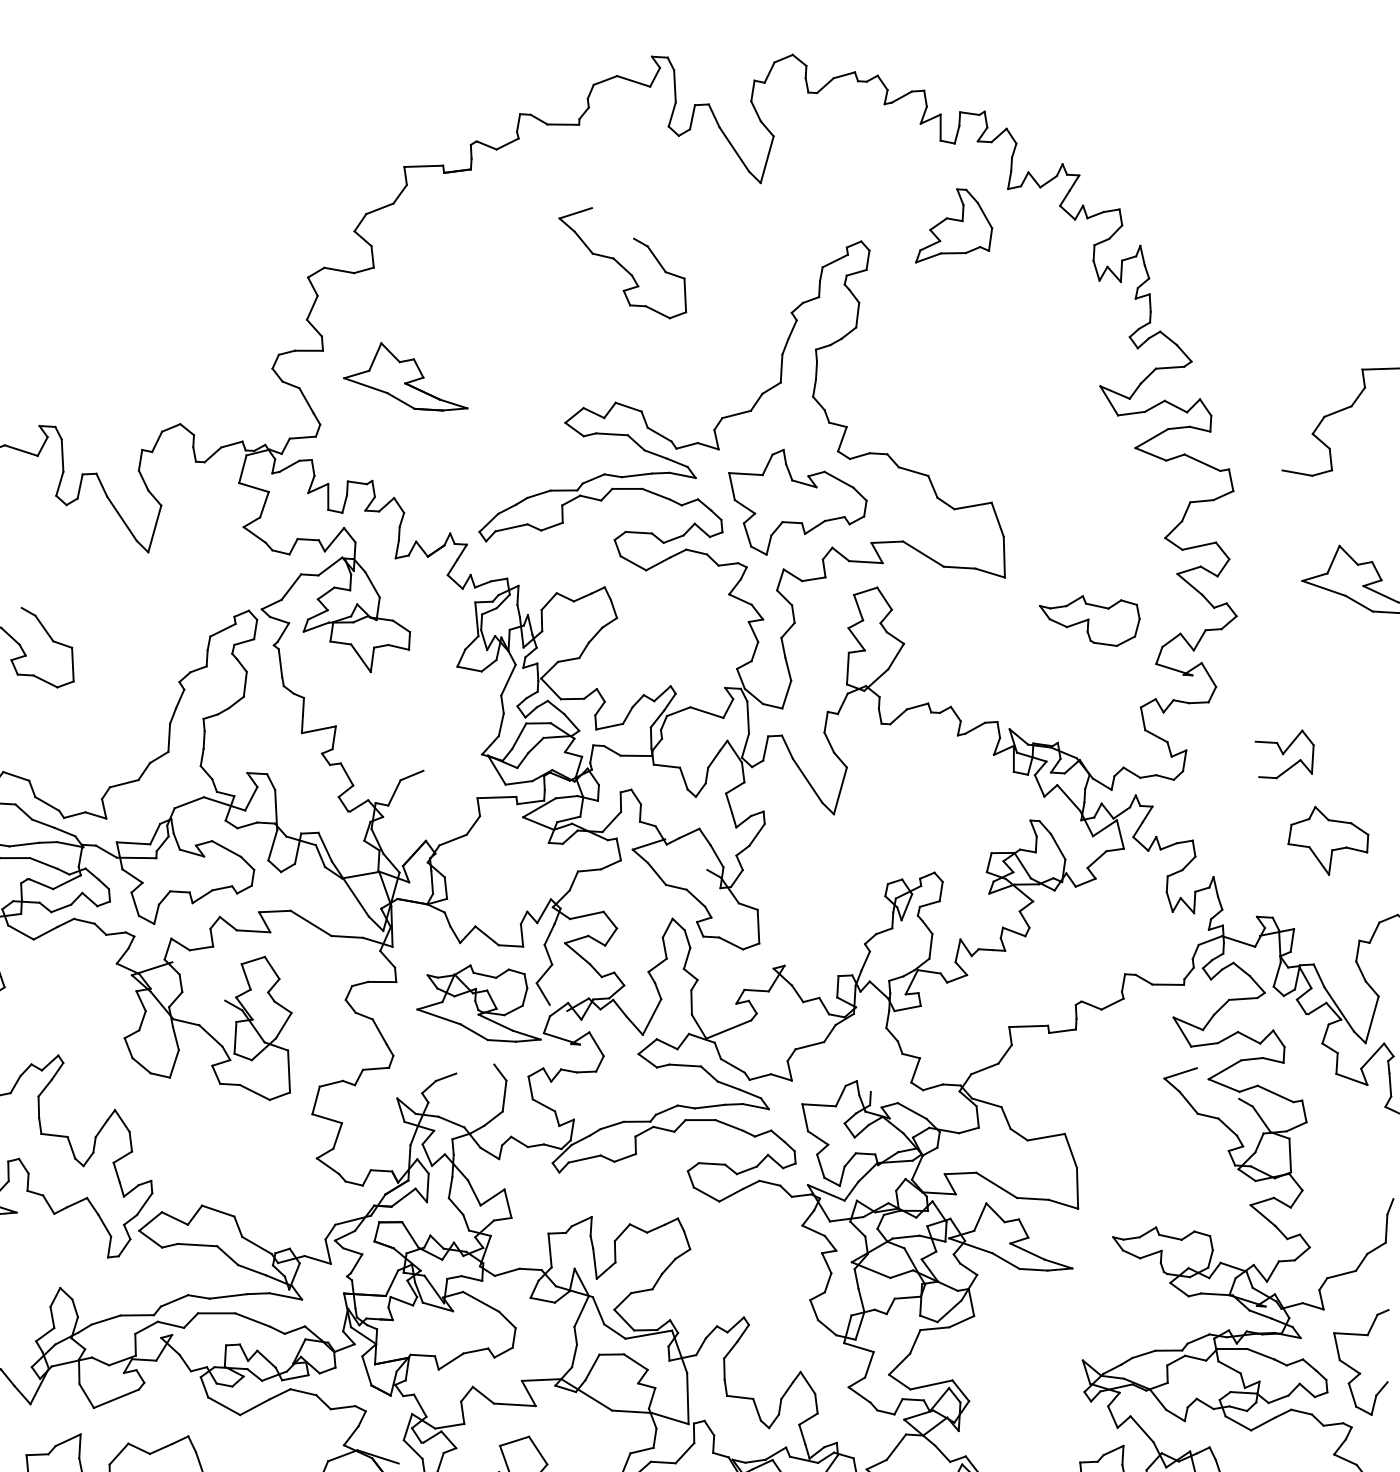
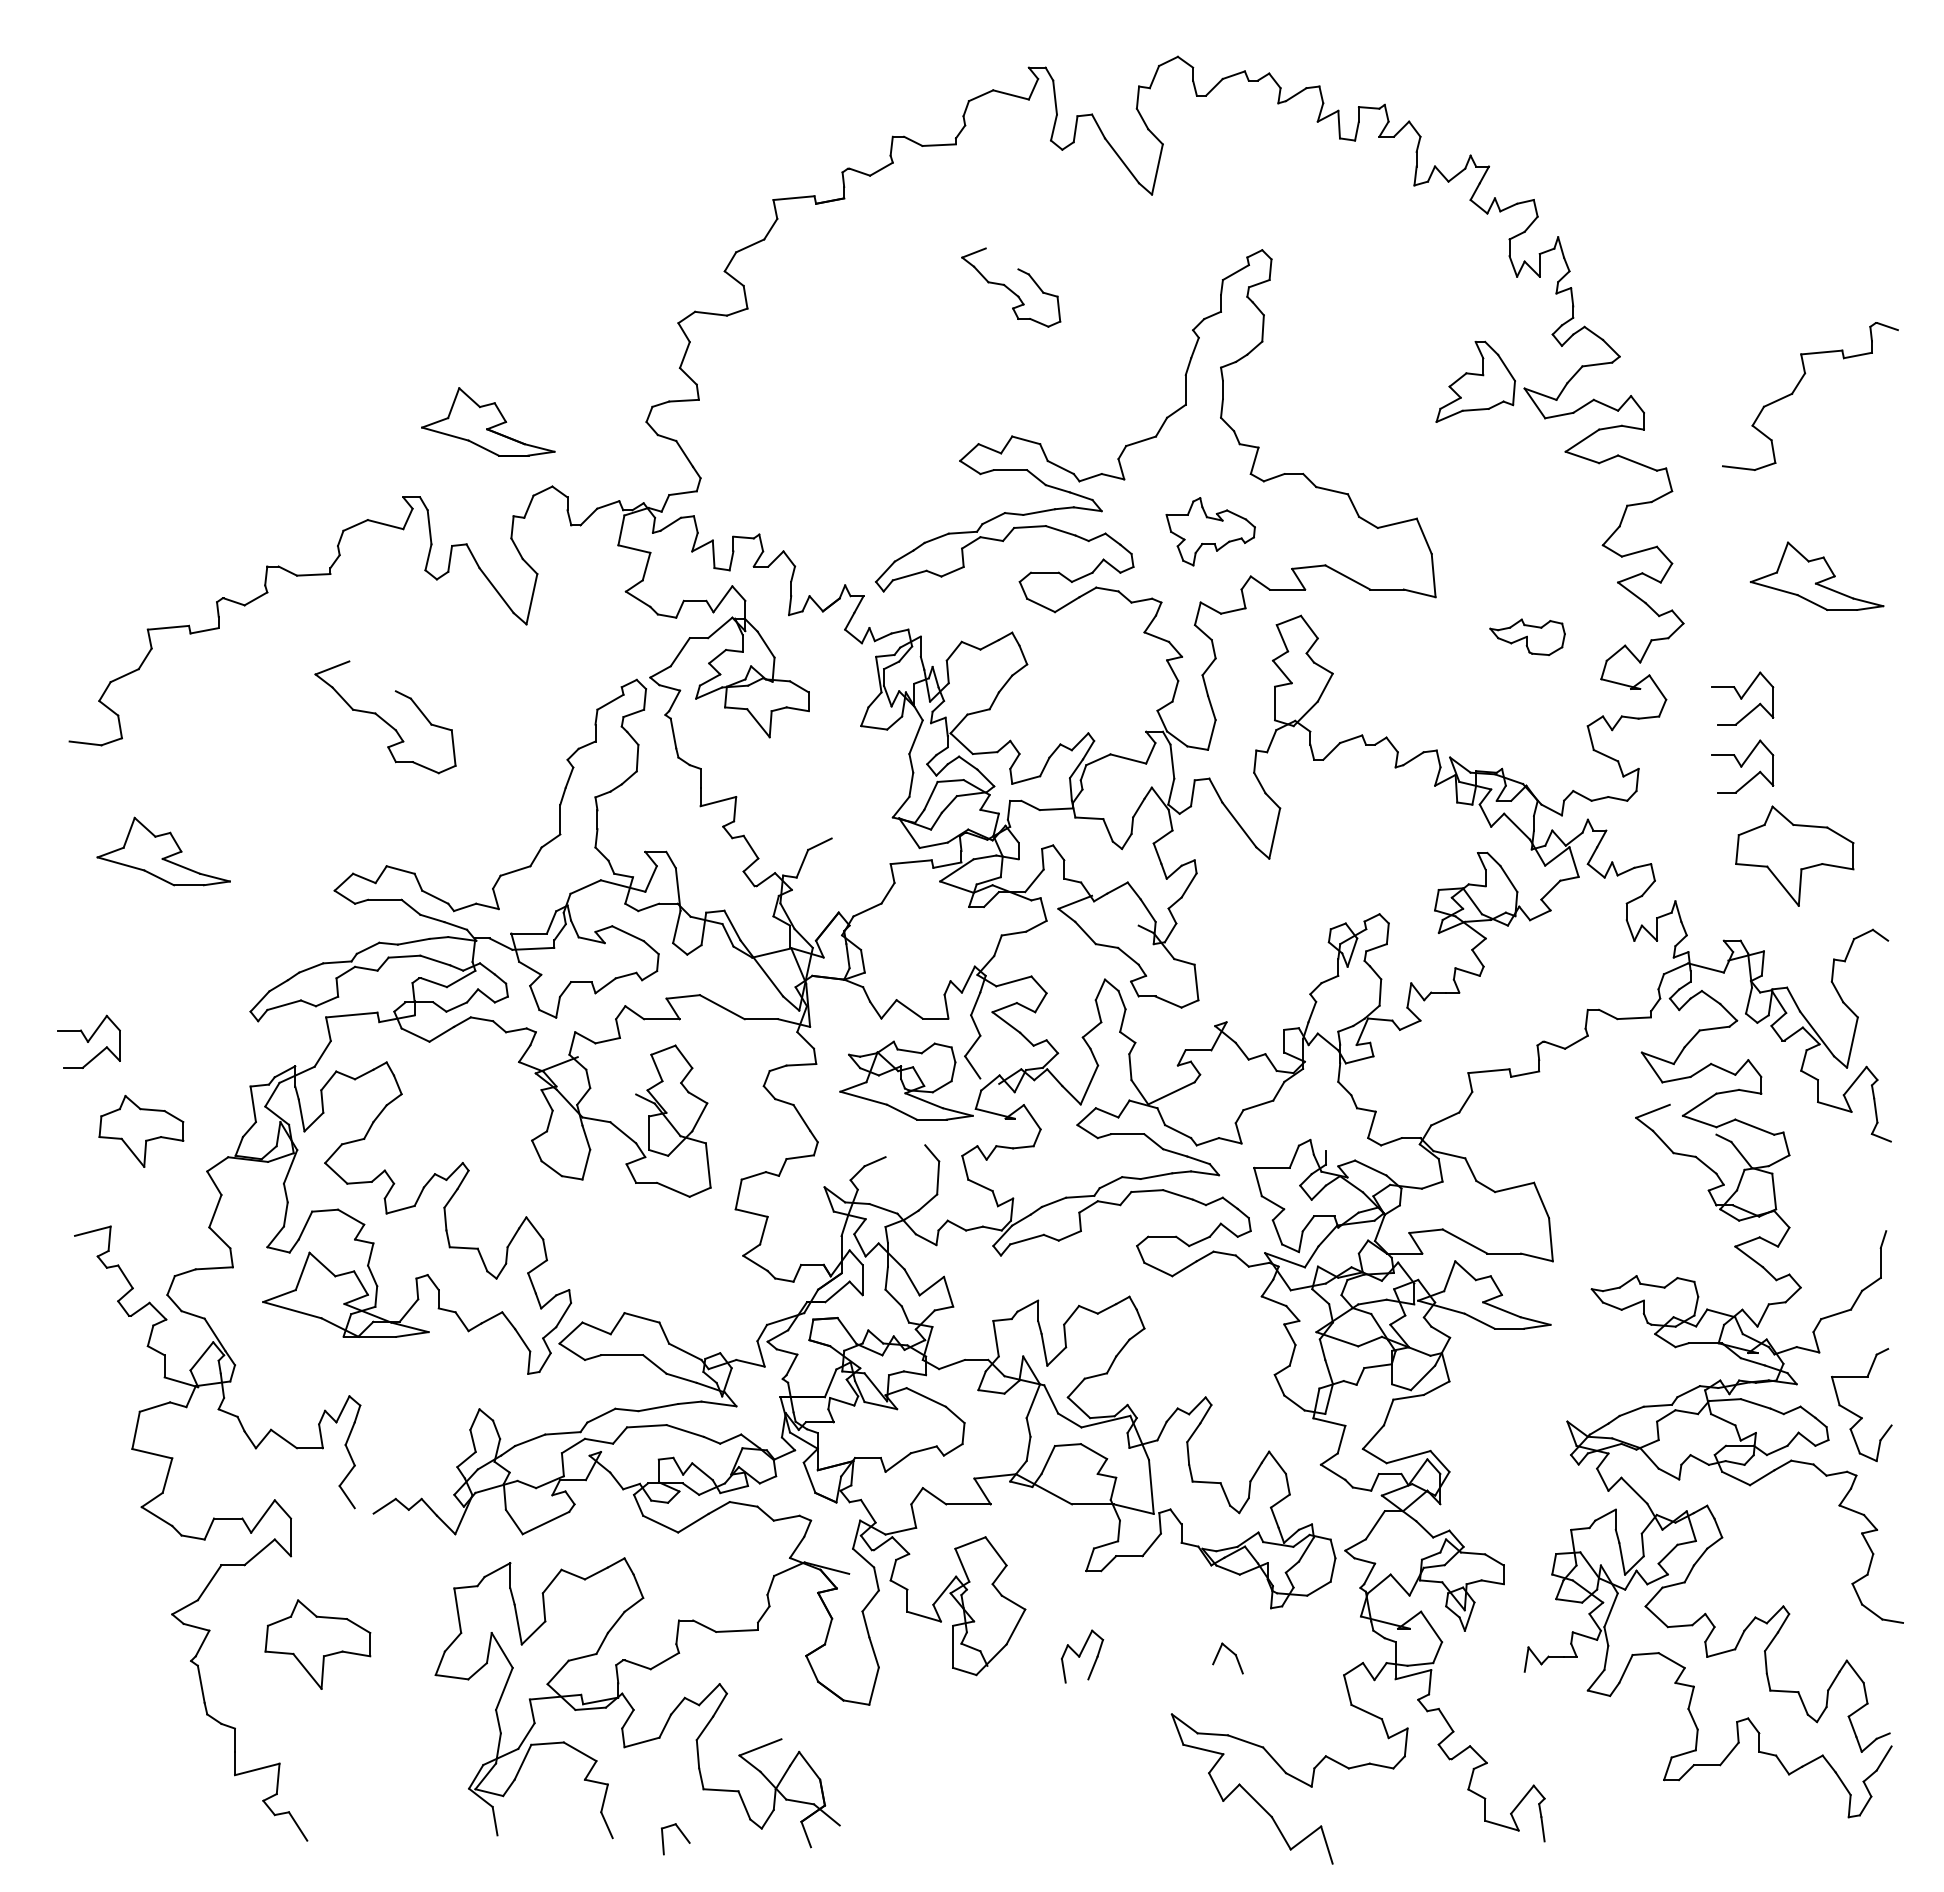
part: (954, 226) -> (1475, 381), moved
part: (623, 262) -> (1011, 287), size x0.7
part: (407, 376) -> (488, 421), moved
part: (796, 503) -> (1210, 531), size x0.6
part: (1089, 620) -> (1527, 637), size x0.7
part: (1287, 690) -> (1742, 698), added
part: (1328, 840) -> (1794, 855), size x1.4

